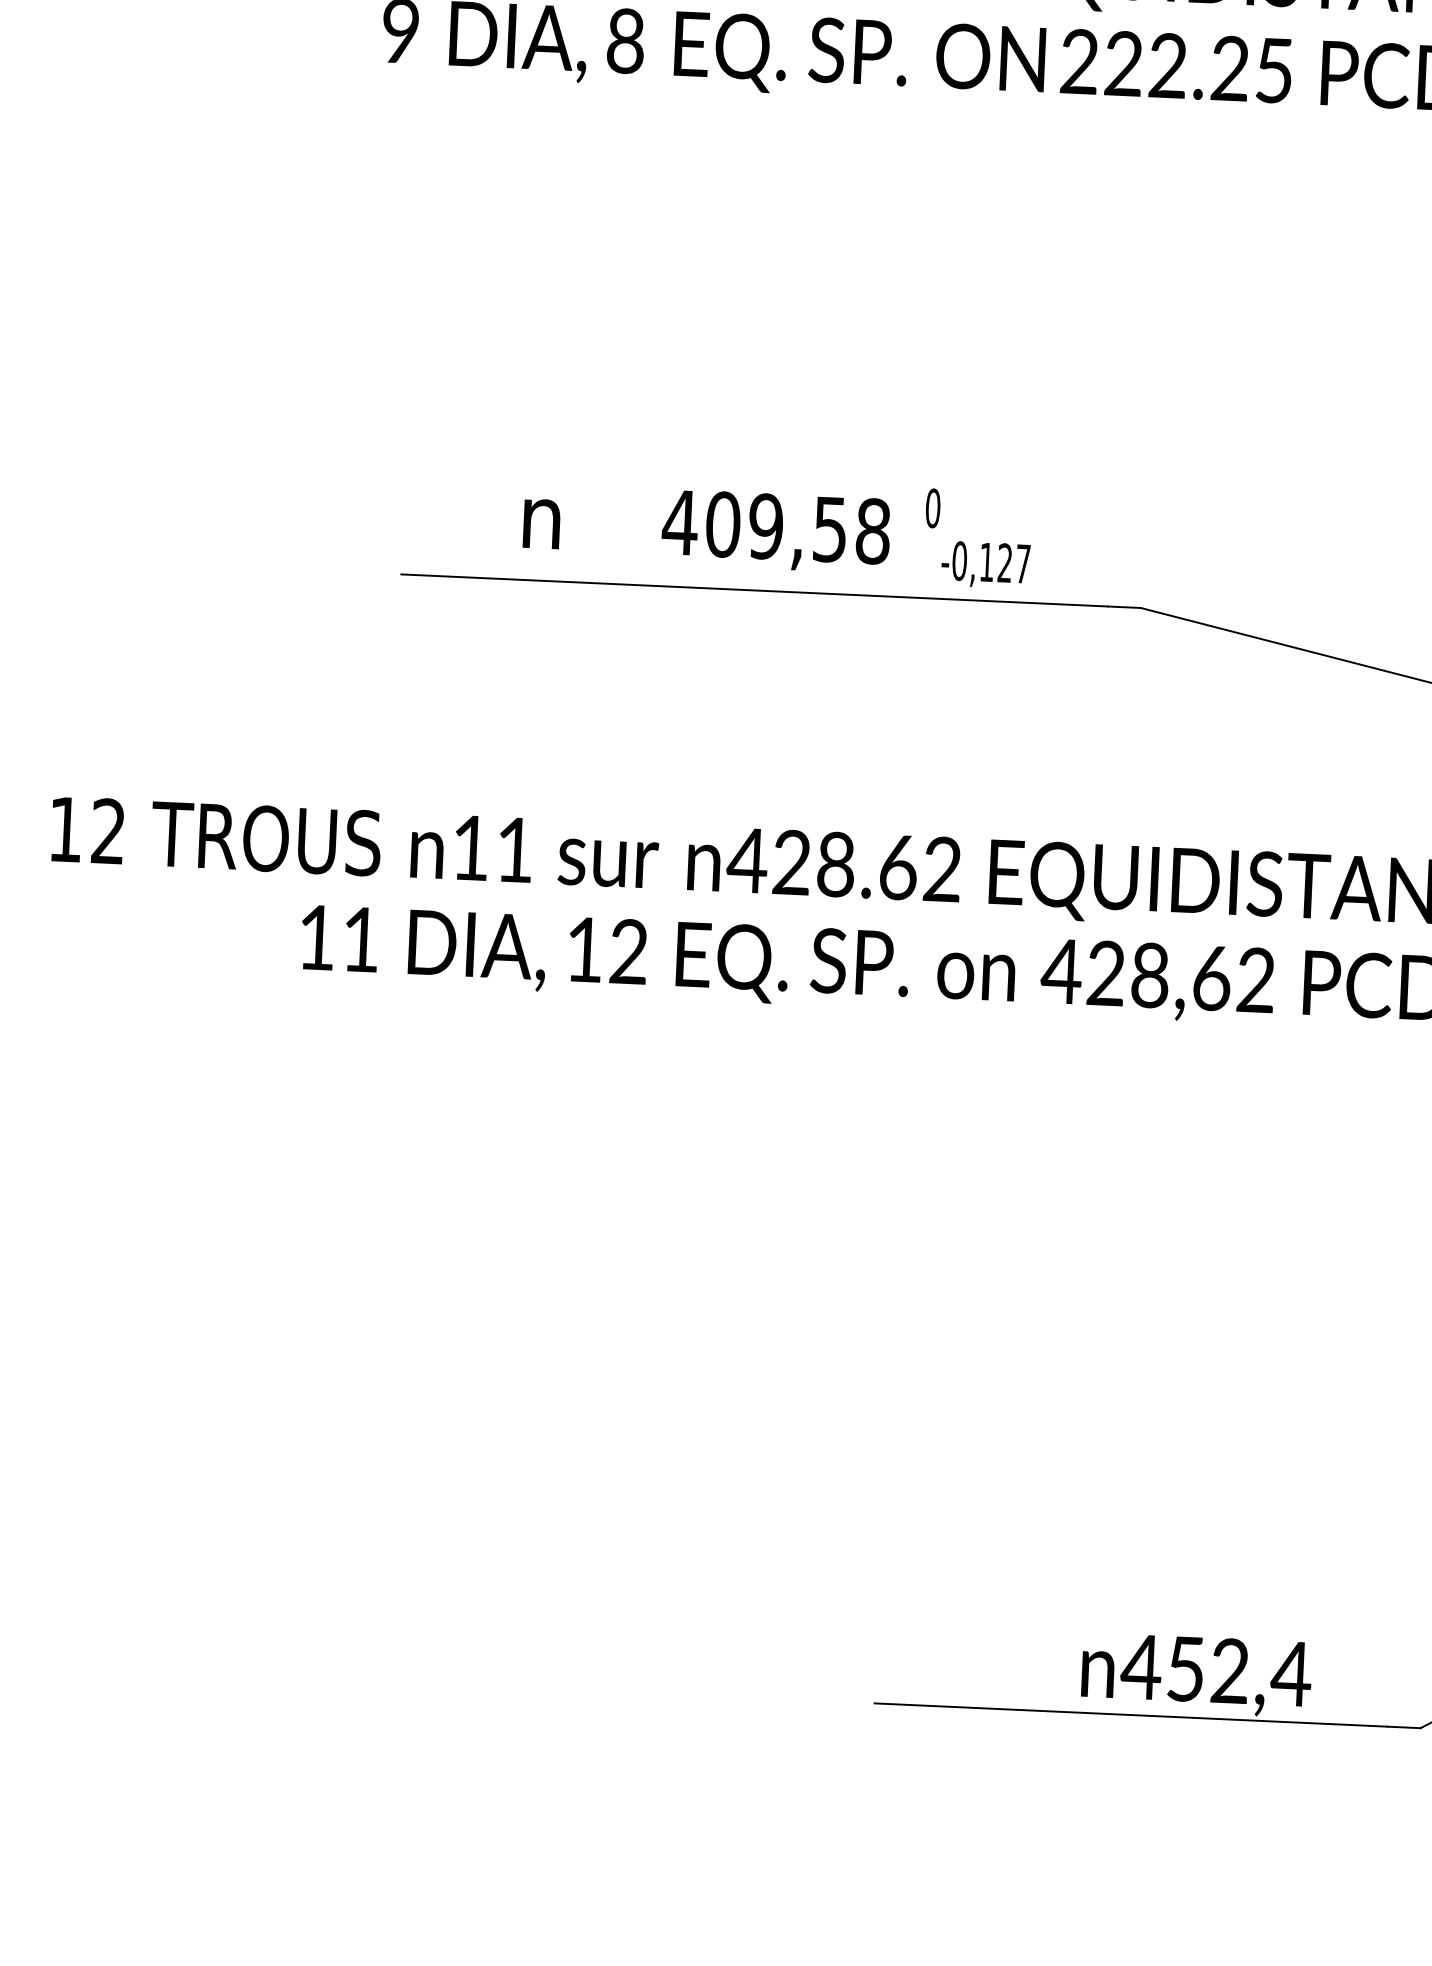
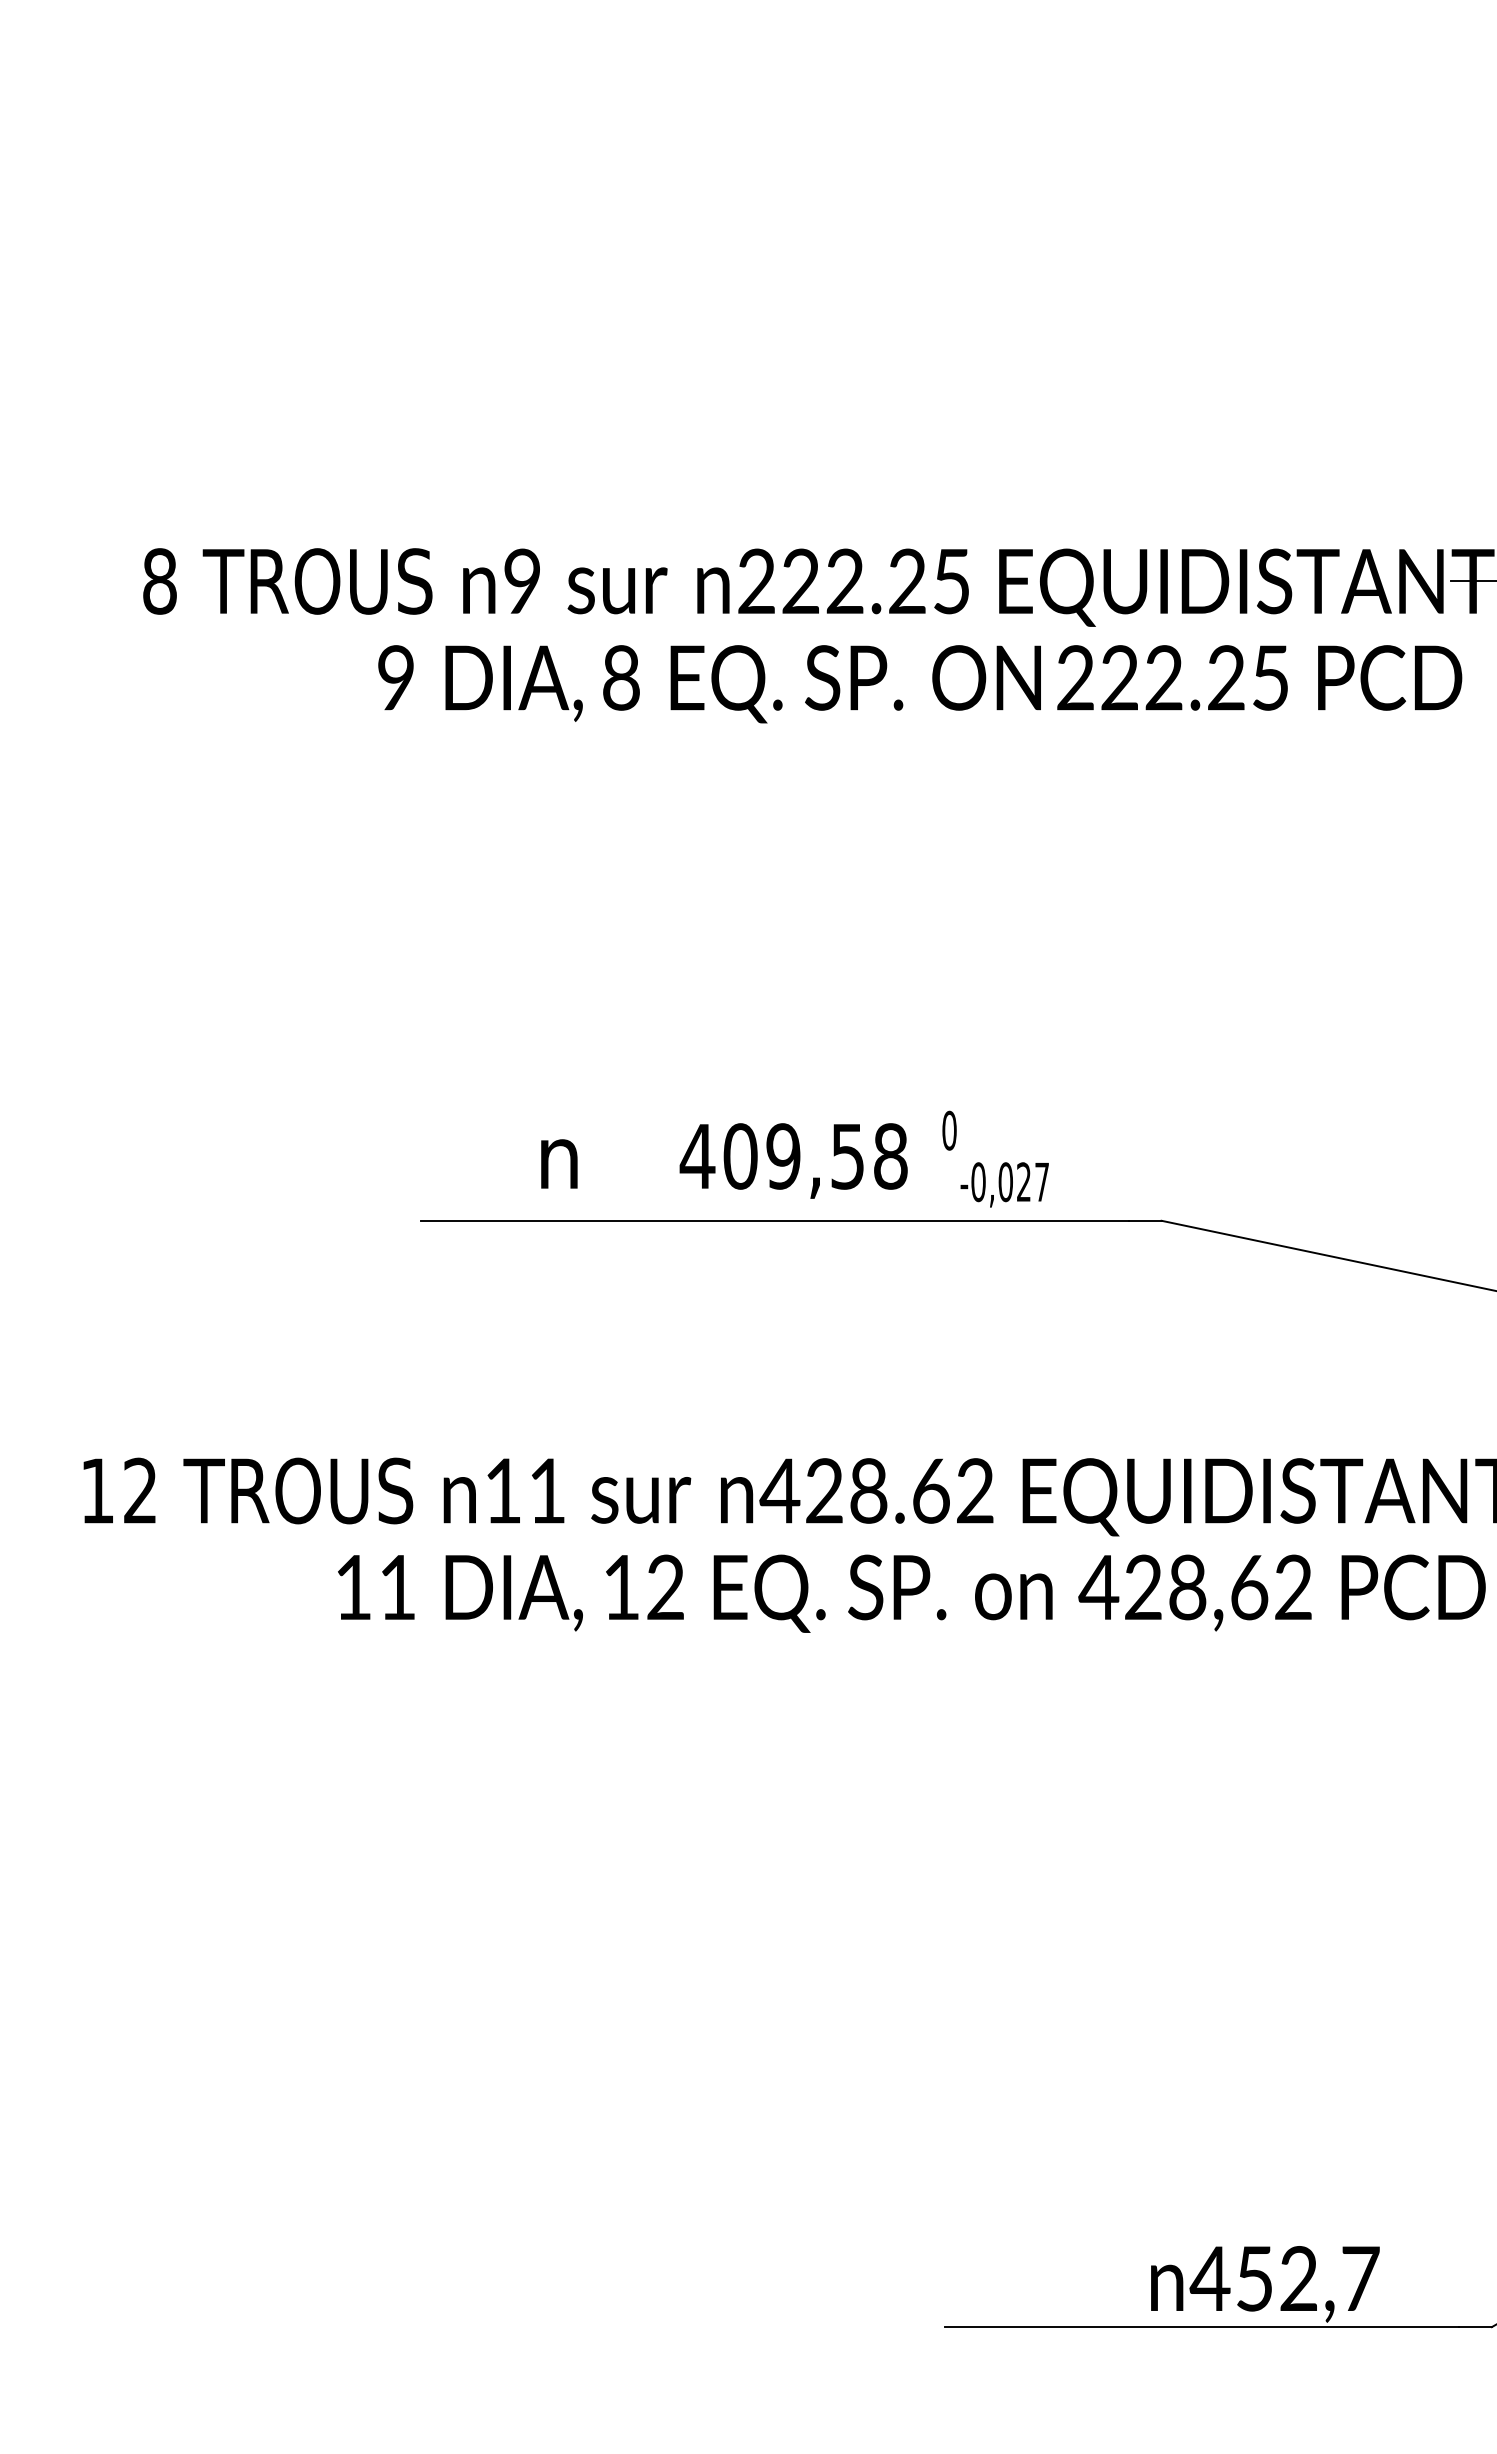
text: (986, 562) -> (1005, 1182), -0,127 -> -0,027
text: (1290, 1673) -> (1359, 2278), 452,4 -> 452,7

